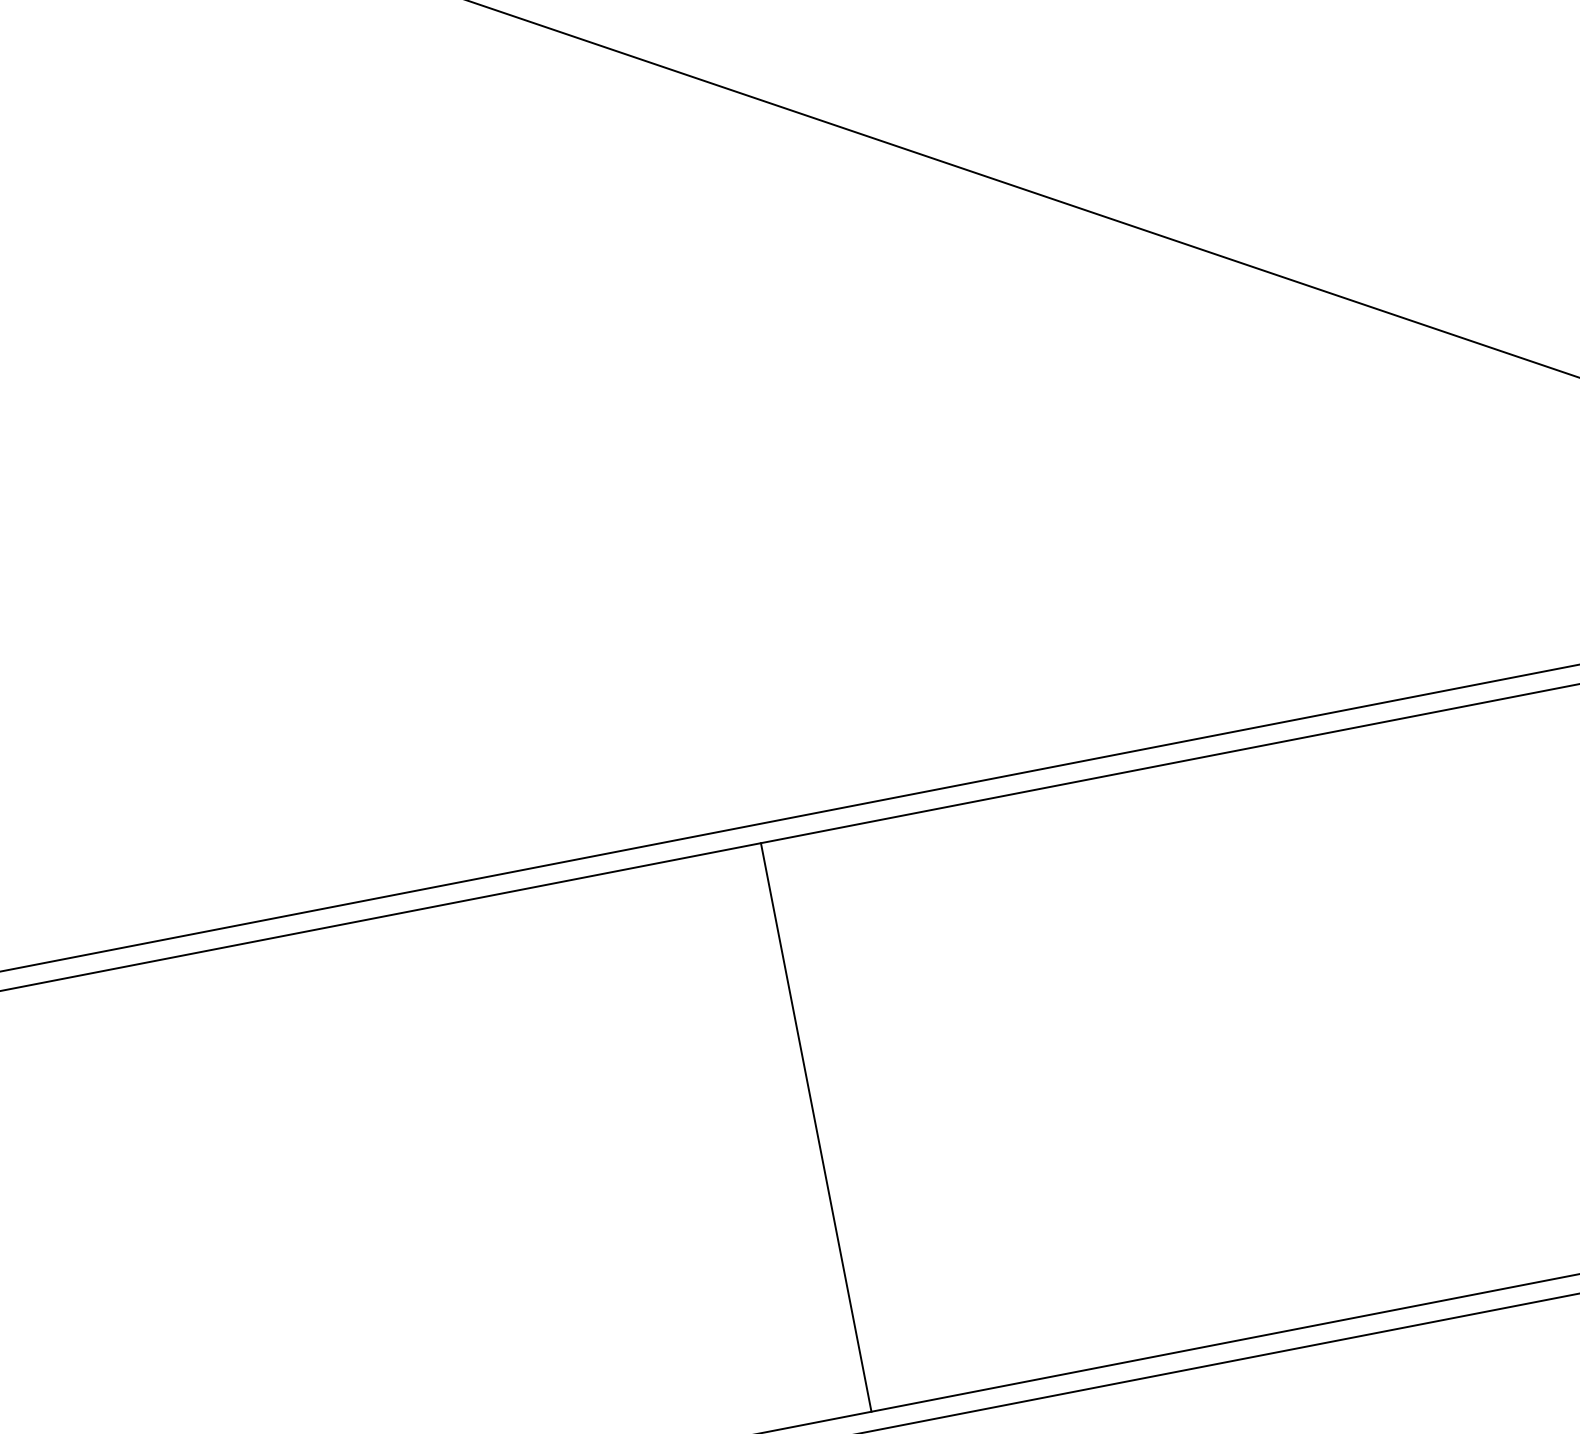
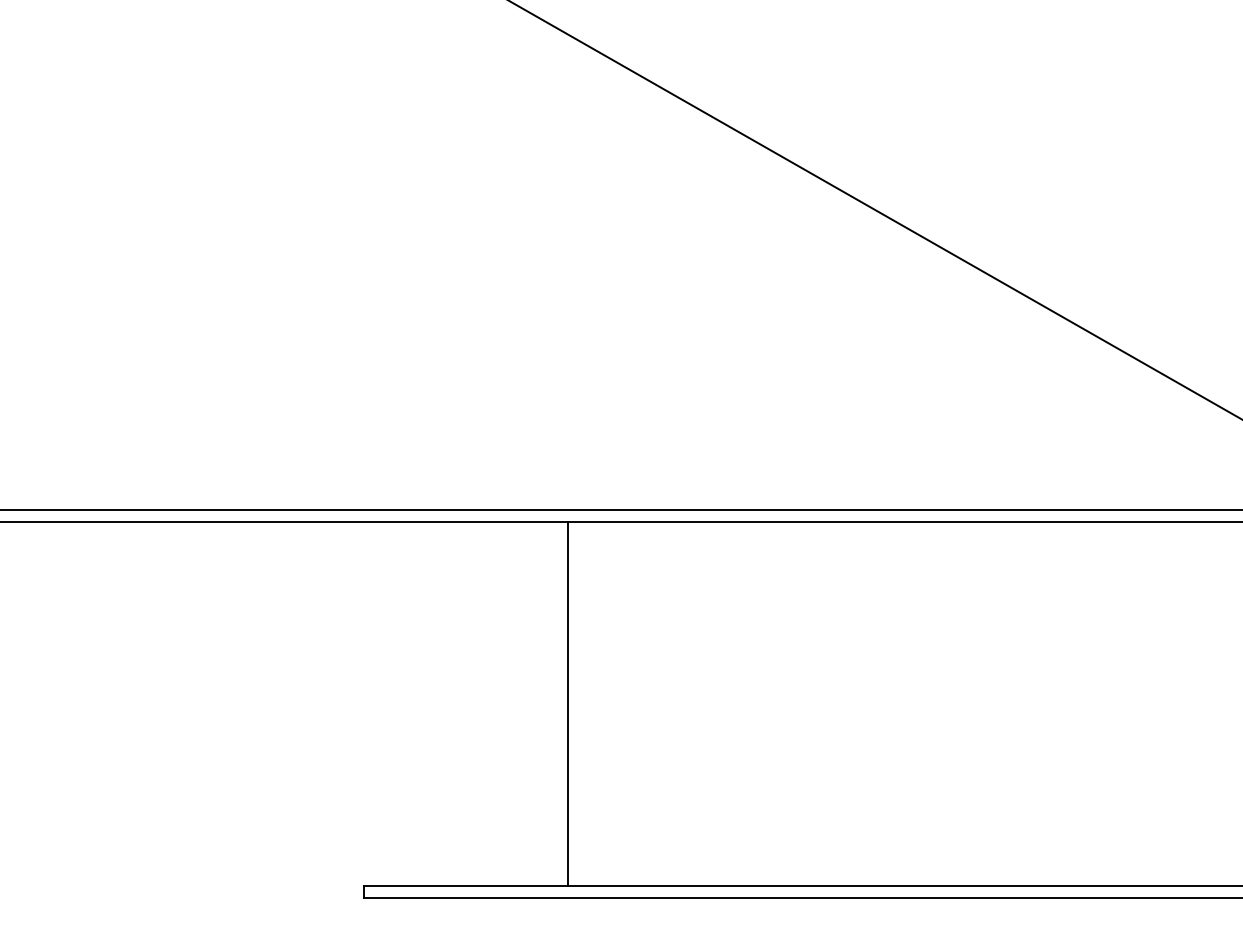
line: (816, 1126) -> (568, 703), moved

